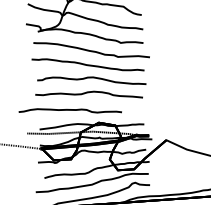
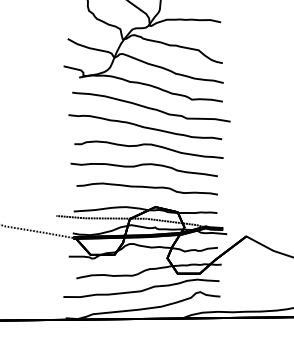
curve: (69, 110) -> (146, 187), moved

